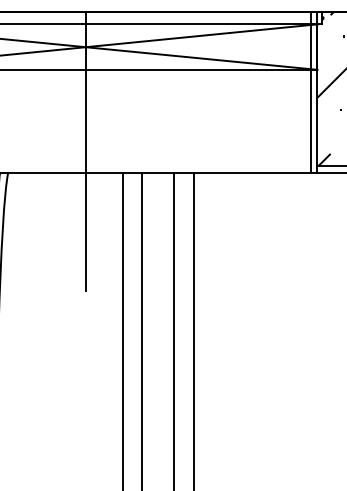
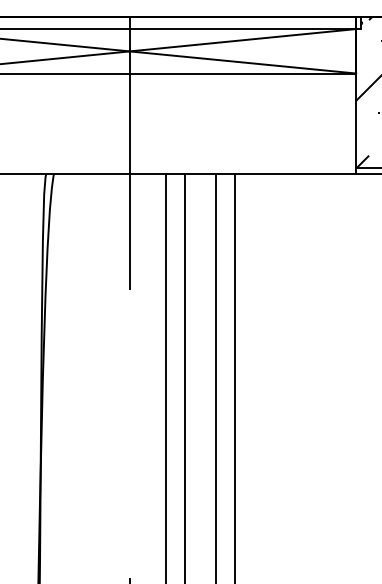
line: (311, 91) -> (350, 94), removed

